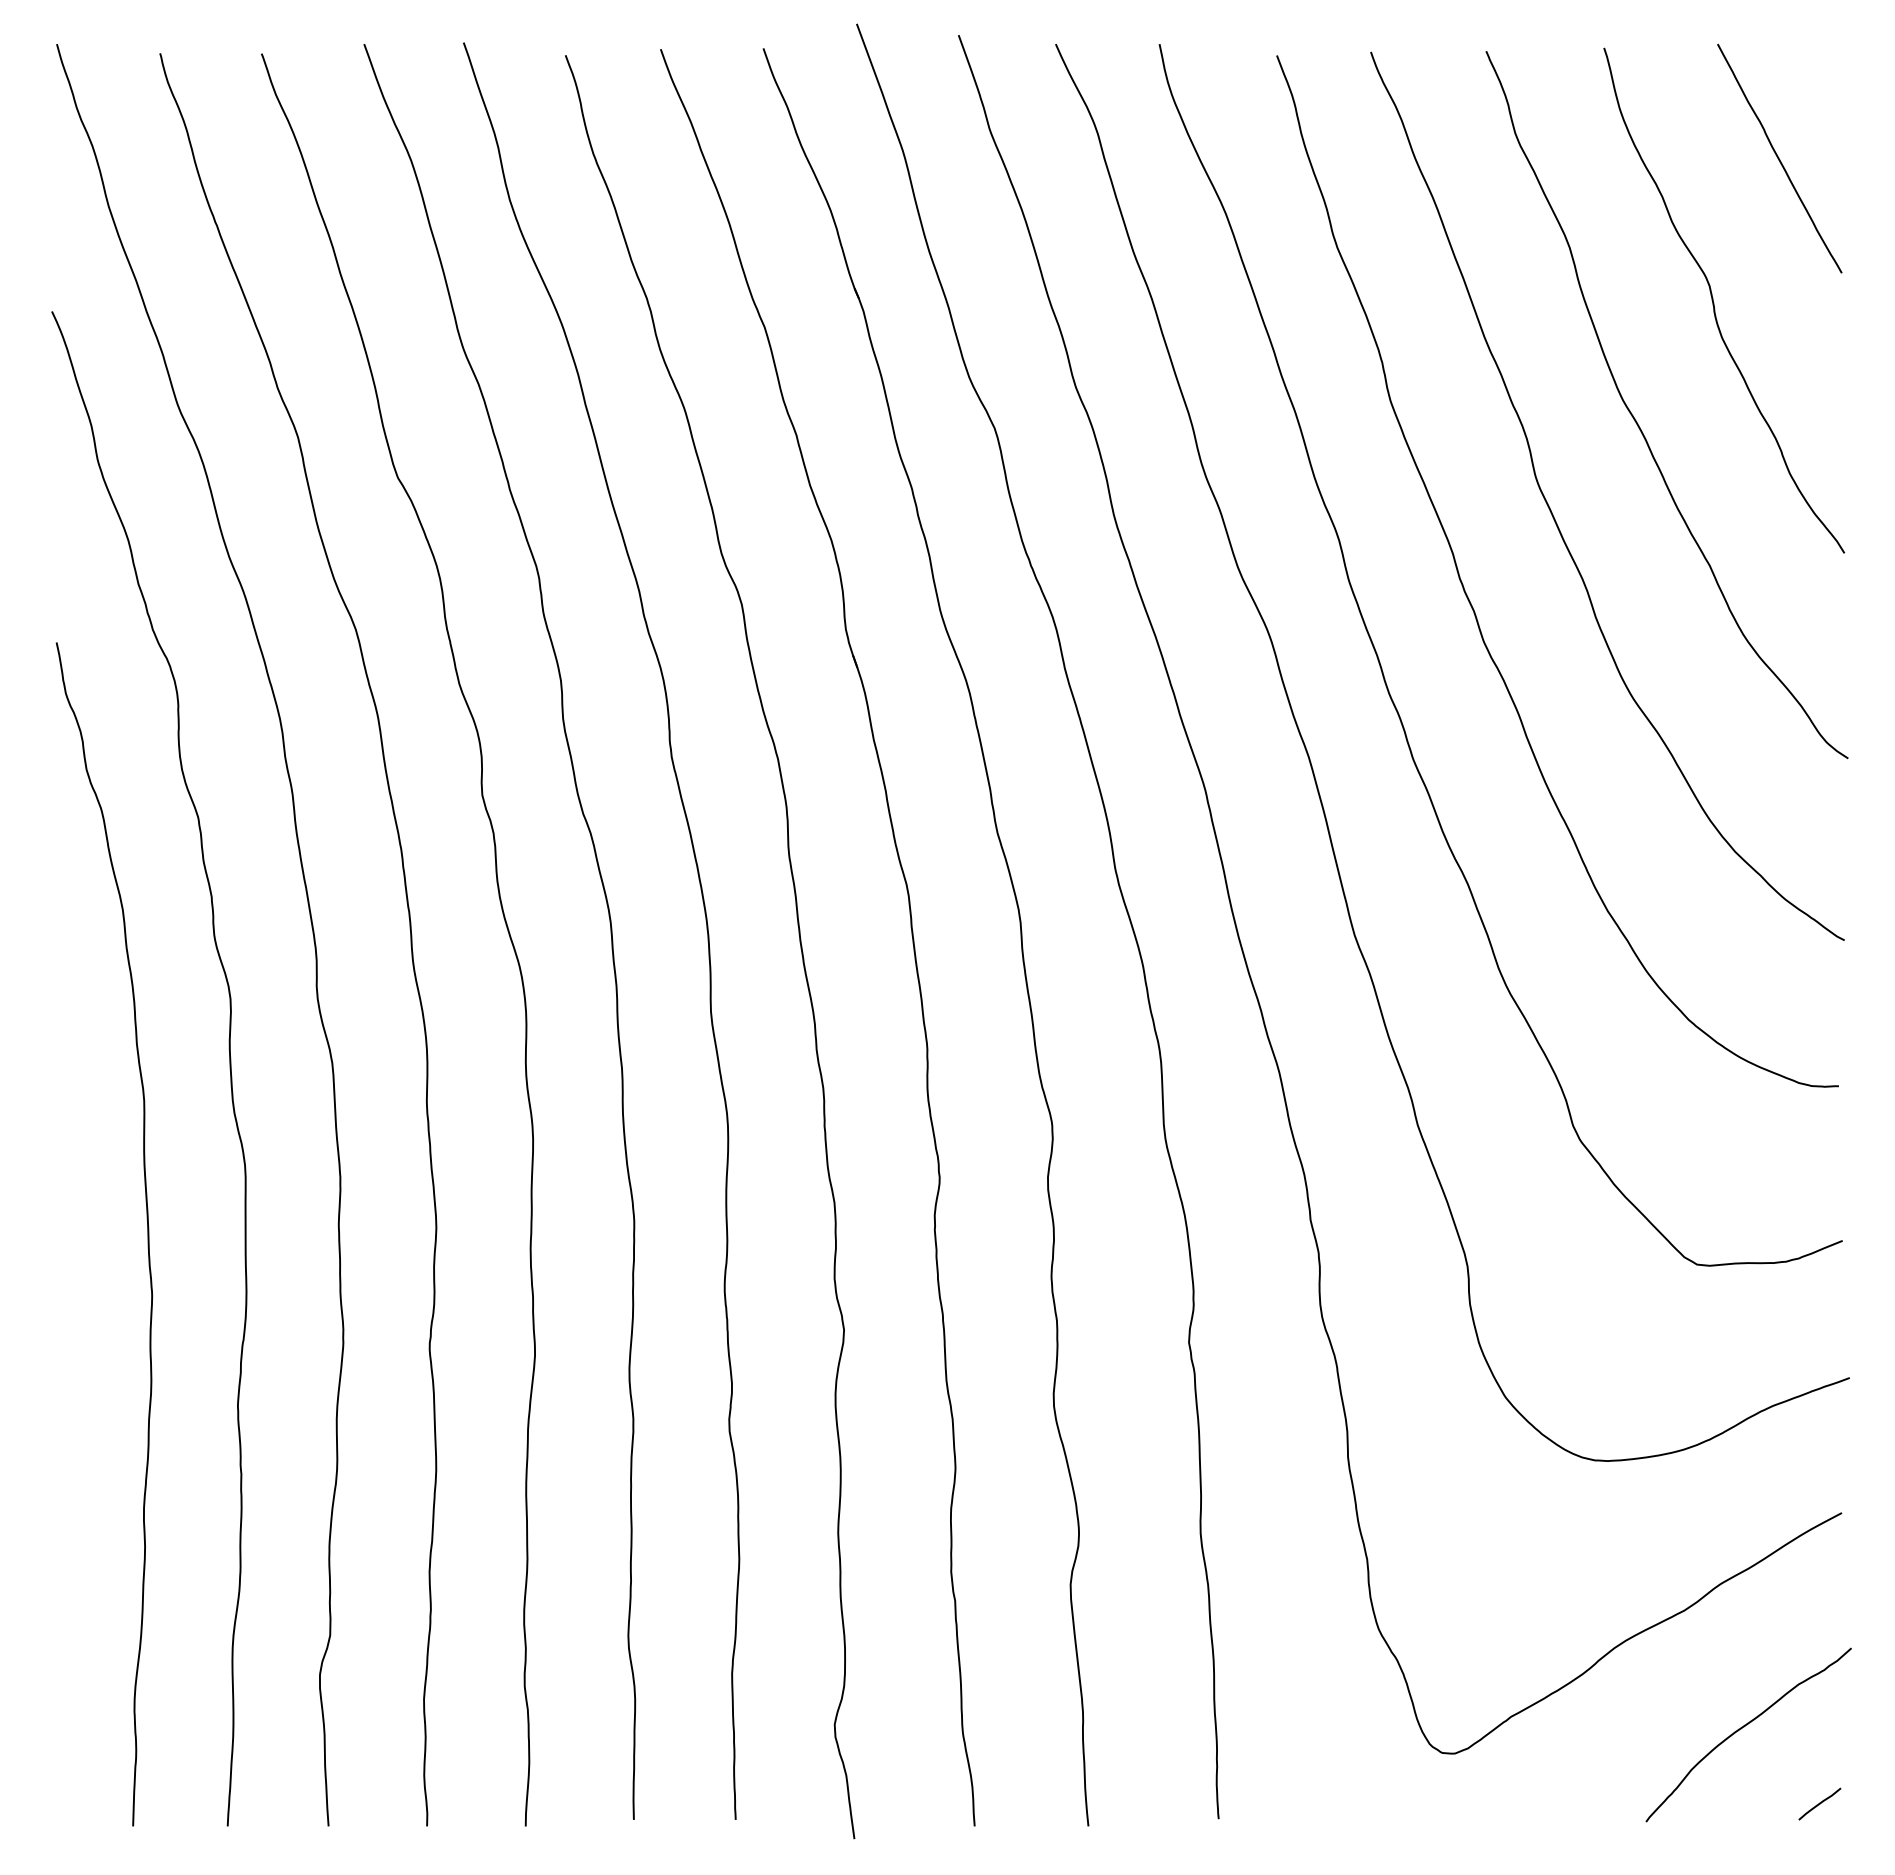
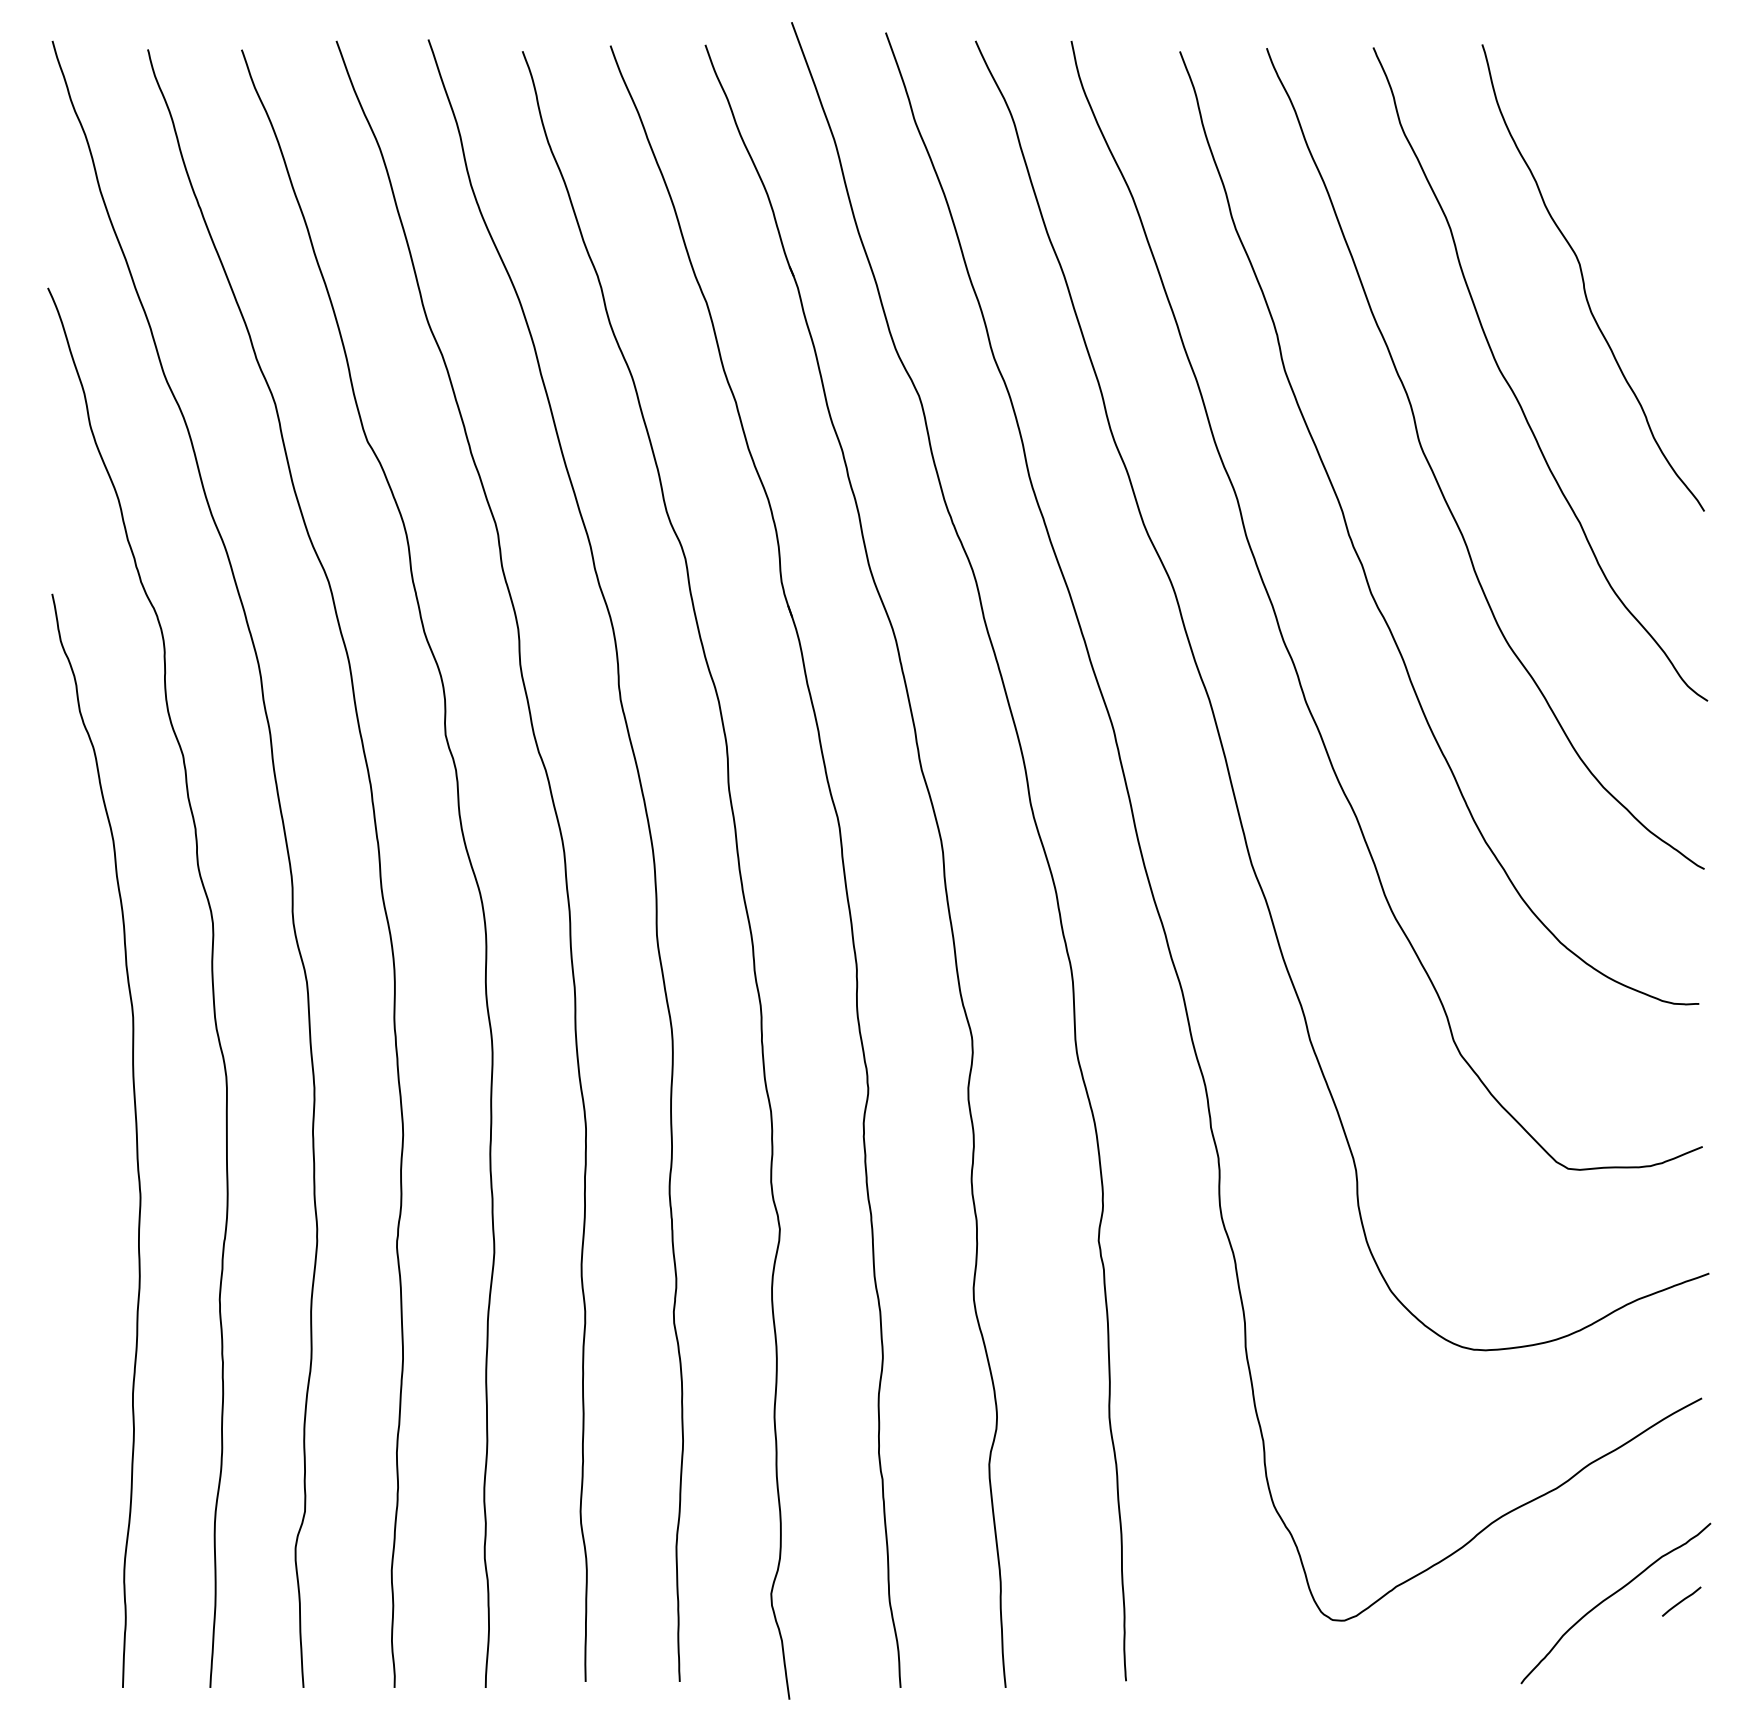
curve: (1779, 158) -> (1644, 146), removed
line: (1819, 1803) -> (1681, 1601), moved

